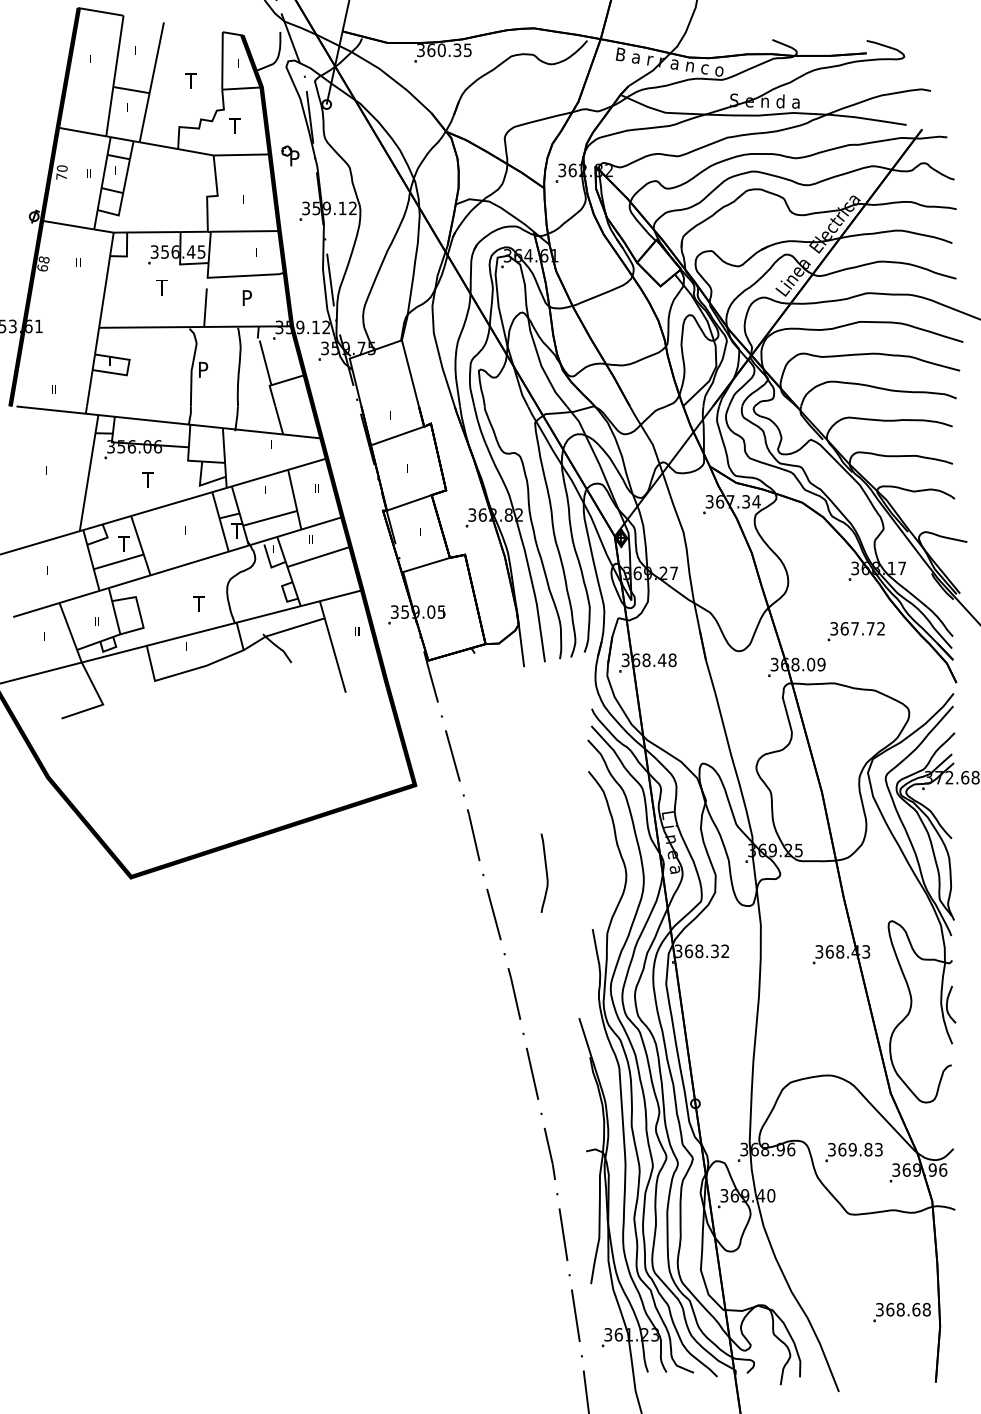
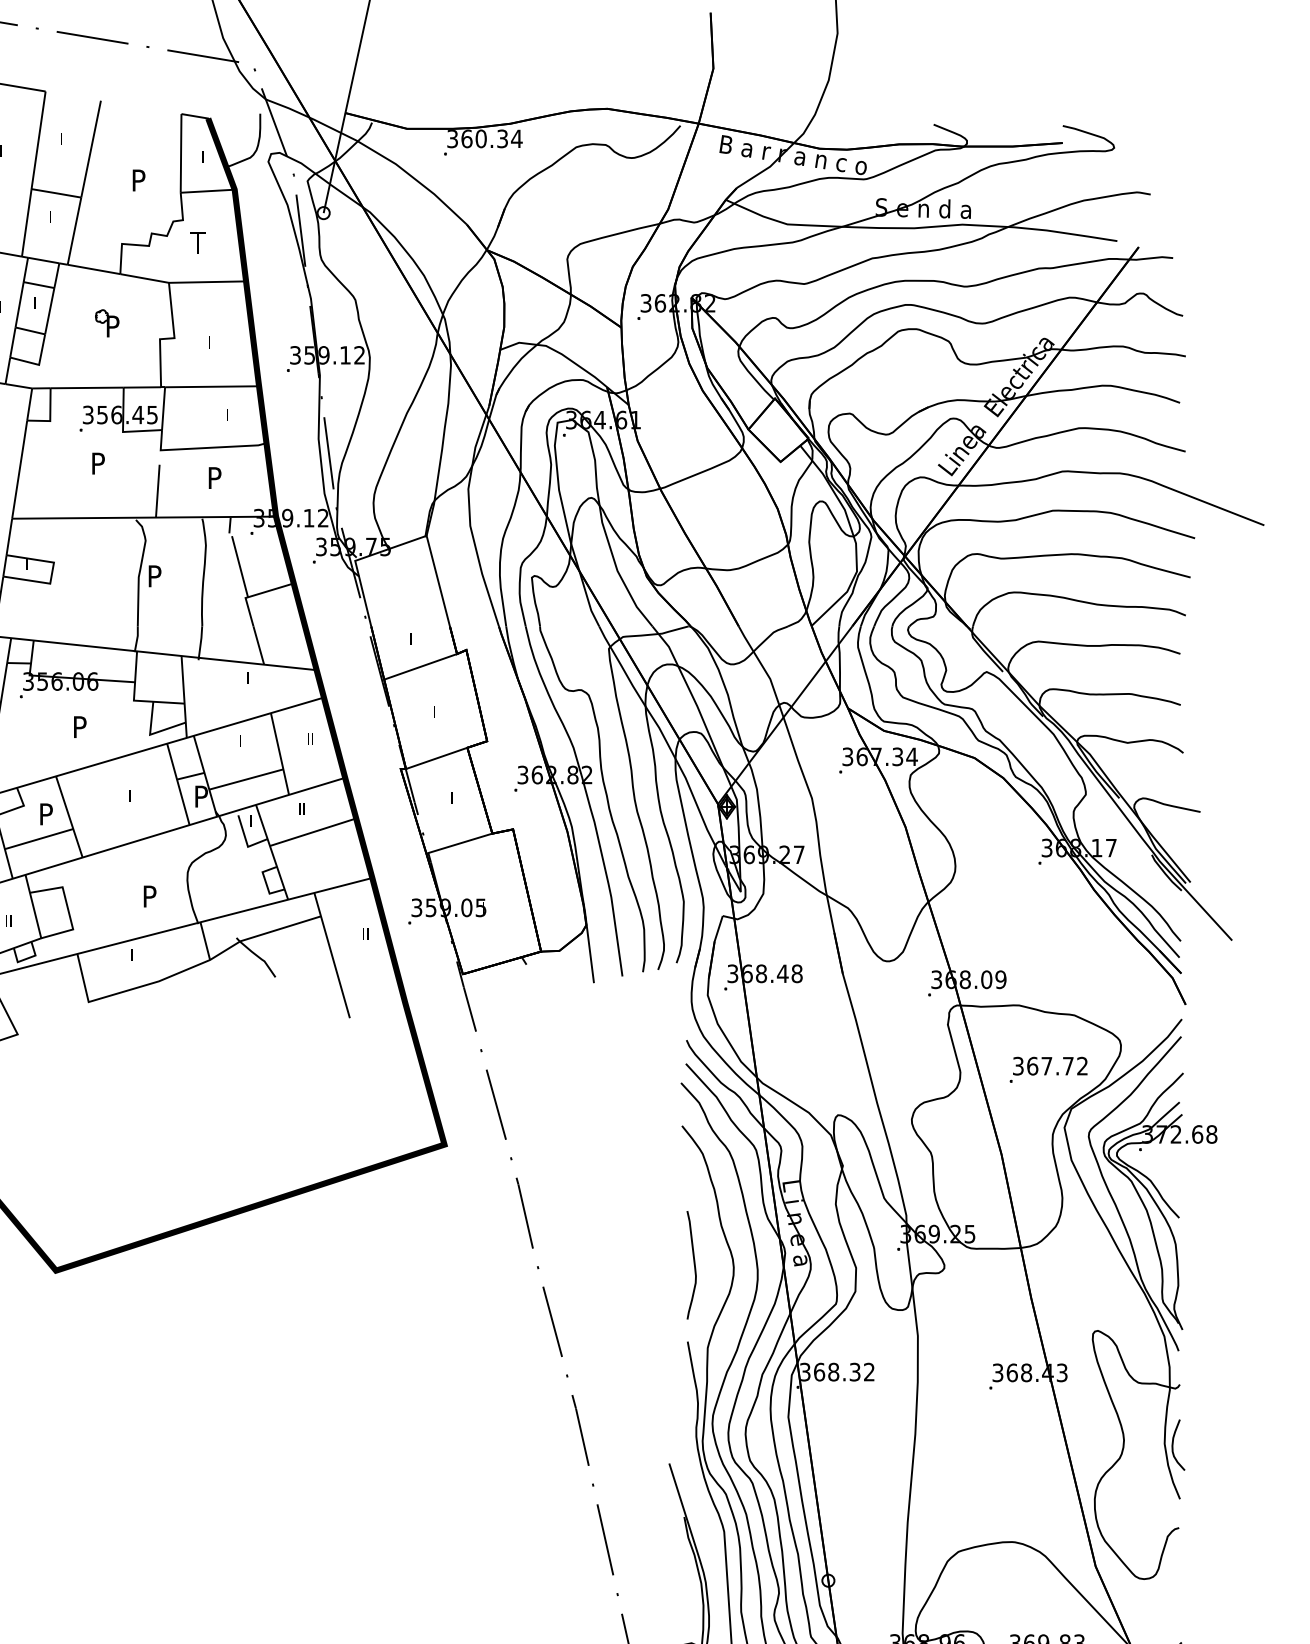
text: (467, 50) -> (516, 139), 360.35 -> 360.34
text: (190, 80) -> (137, 180), T -> P
part: (290, 155) -> (107, 322), moved
text: (161, 287) -> (97, 463), T -> P
text: (147, 479) -> (78, 726), T -> P
text: (236, 530) -> (200, 796), T -> P
text: (123, 543) -> (45, 813), T -> P
text: (198, 603) -> (148, 896), T -> P
part: (855, 631) -> (1047, 1069), moved
curve: (545, 872) -> (692, 1264), moved

